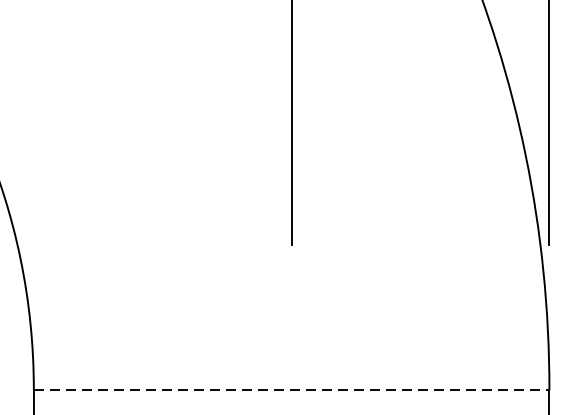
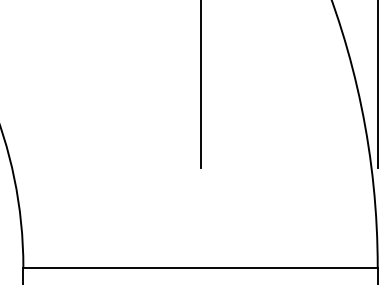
line: (293, 389) -> (201, 267), dashed -> solid

